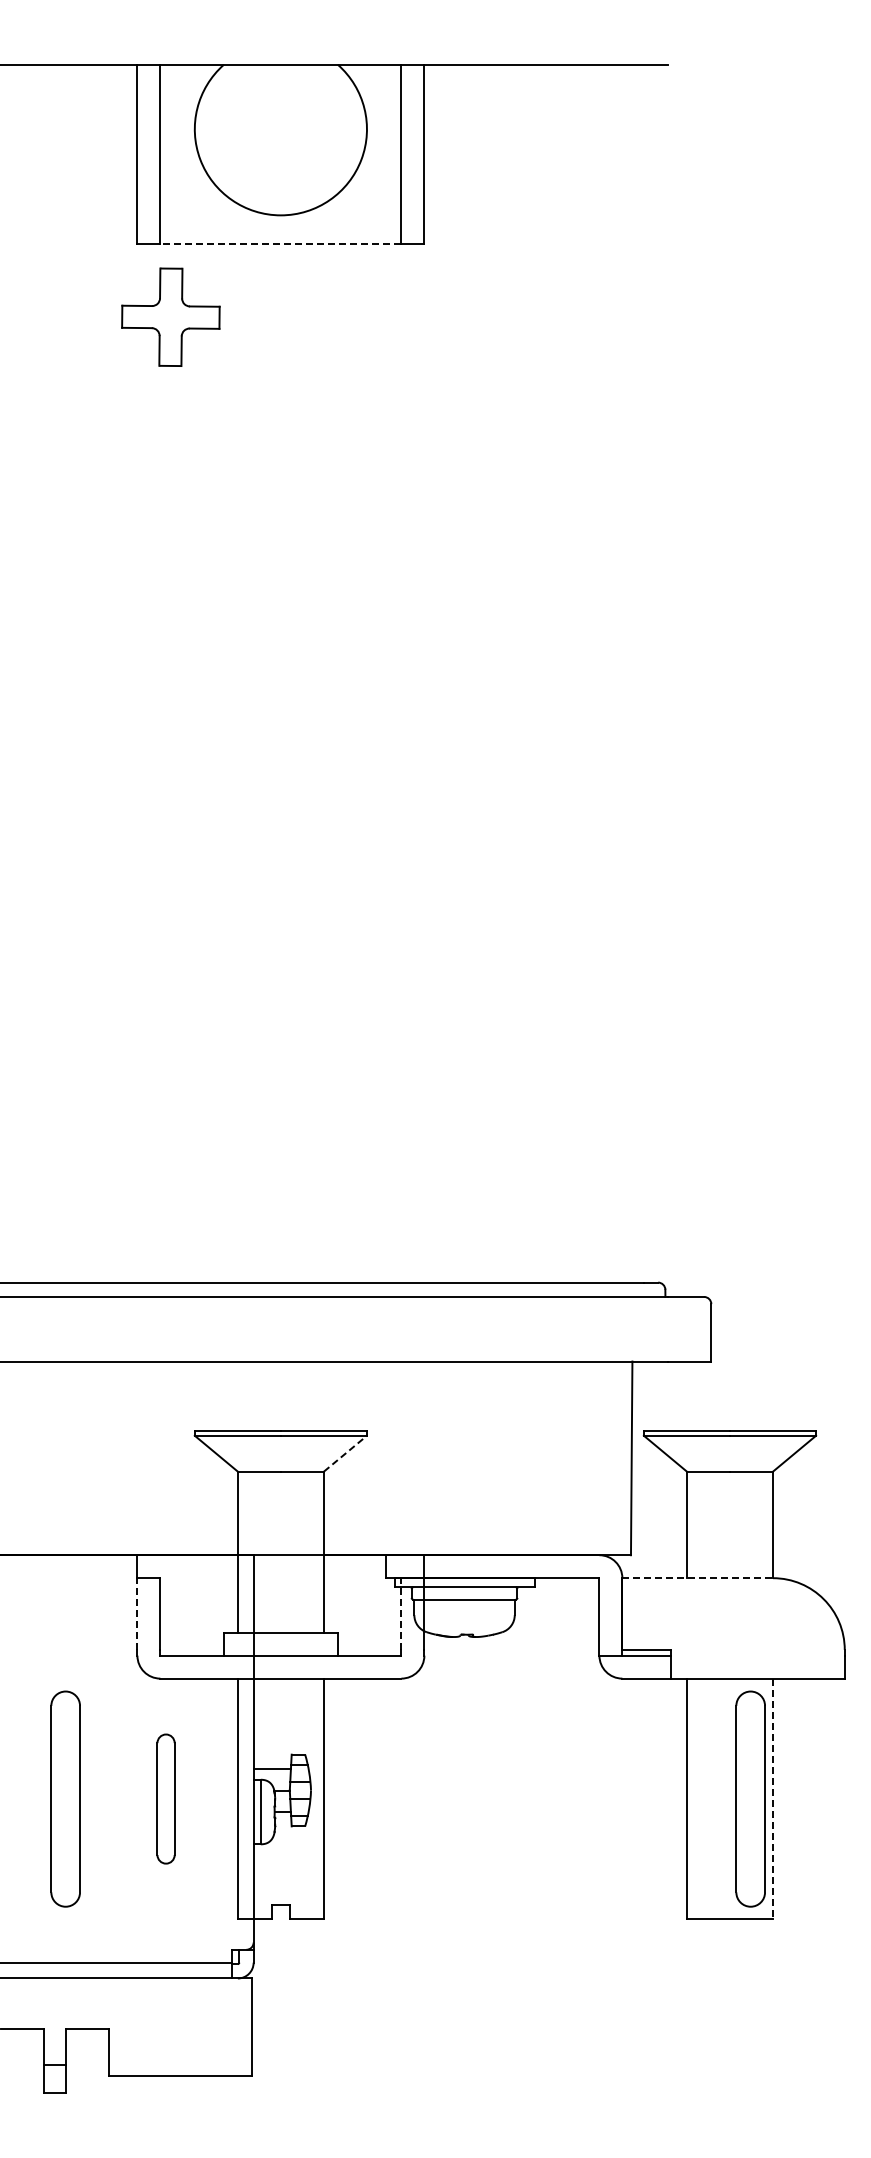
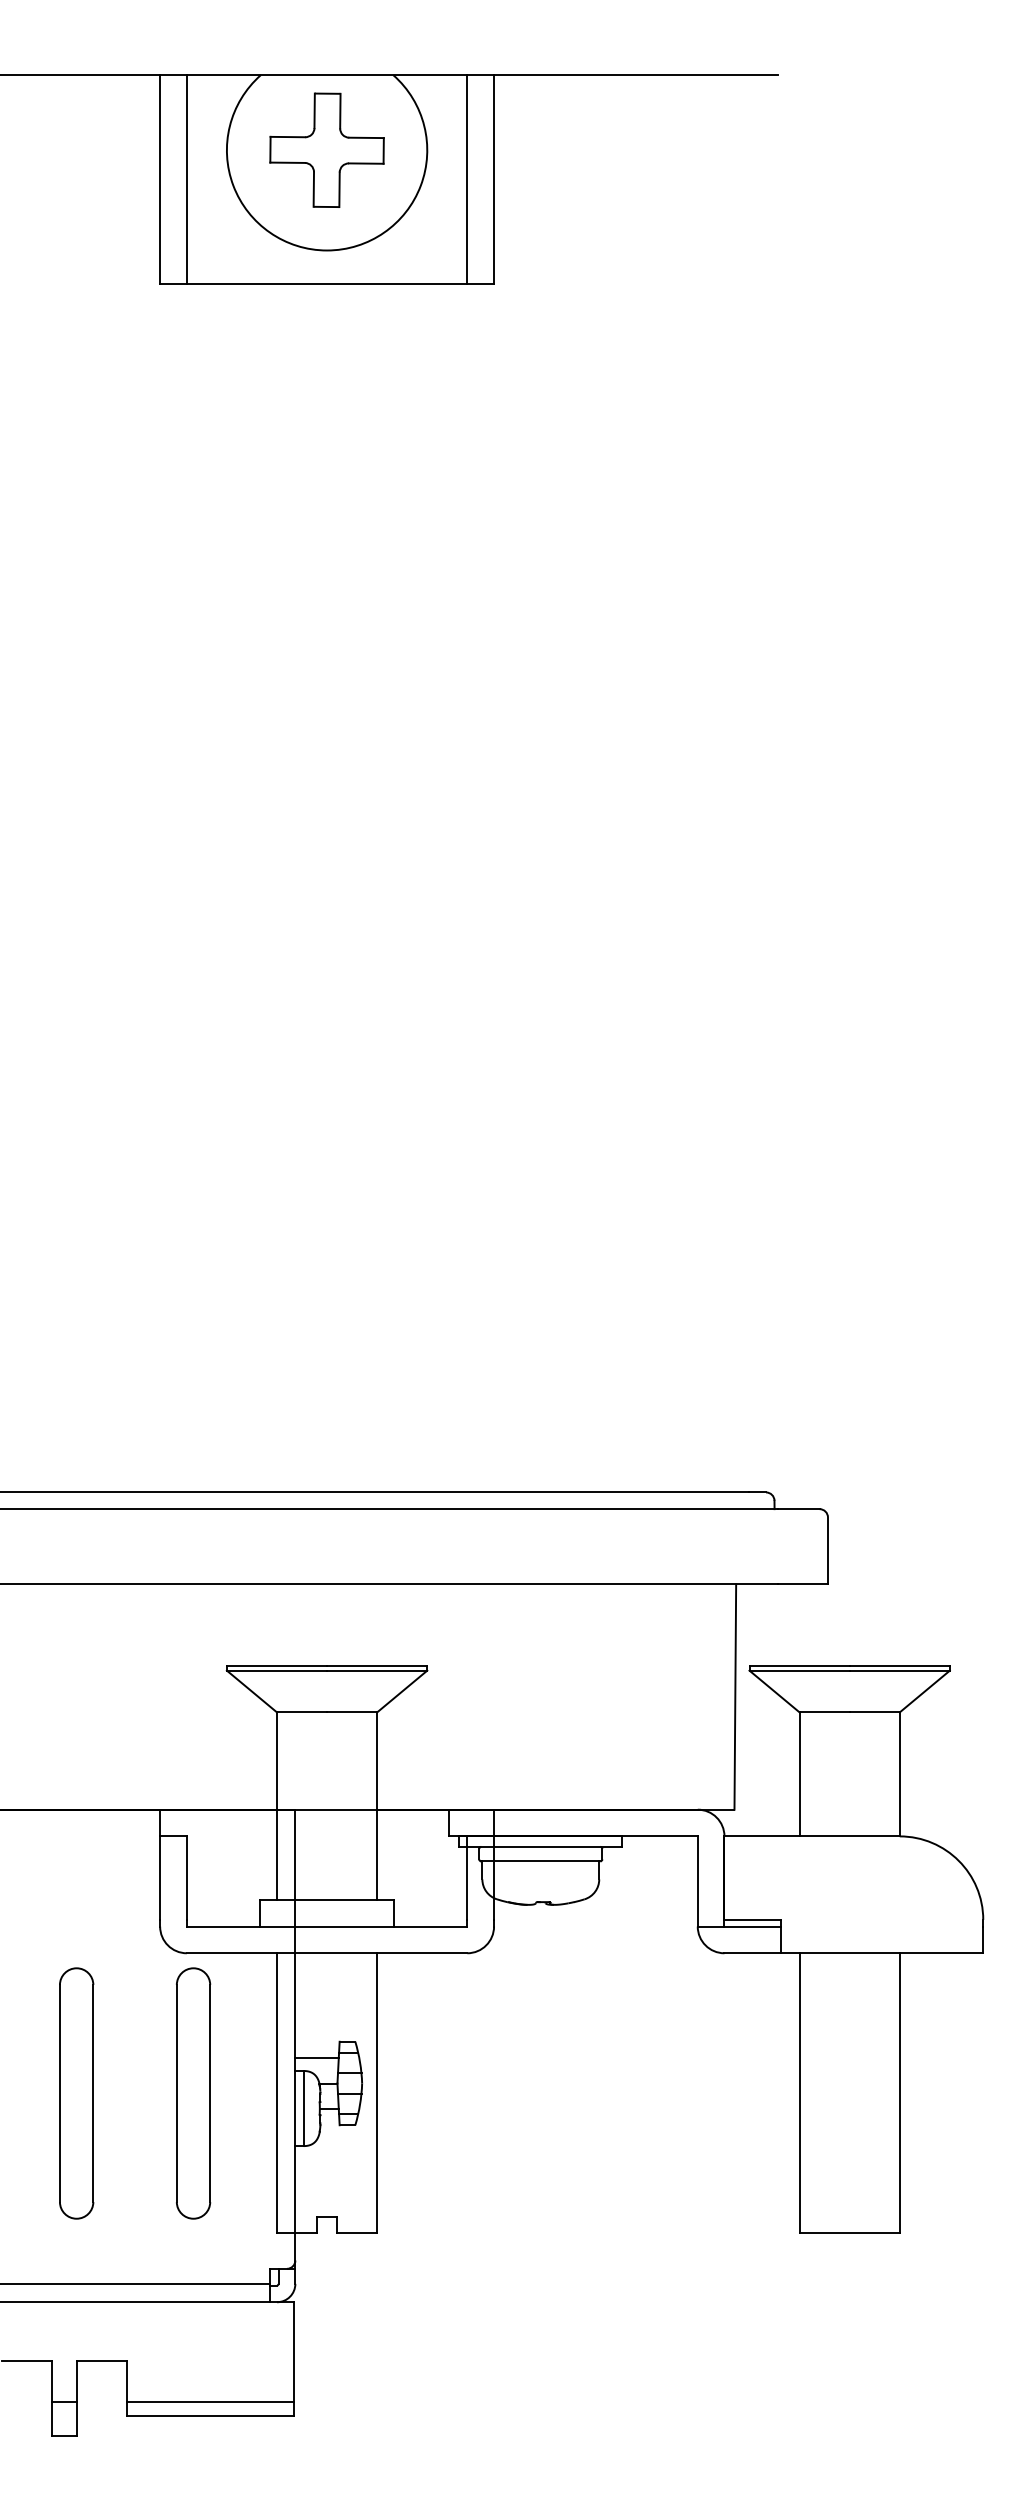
line: (280, 244) -> (326, 284), dashed -> solid
part: (170, 316) -> (326, 149), moved
line: (345, 1453) -> (402, 1691), dashed -> solid
line: (698, 1578) -> (813, 1836), dashed -> solid
line: (137, 1614) -> (160, 1878), dashed -> solid
line: (401, 1614) -> (467, 1878), dashed -> solid
part: (165, 1798) -> (192, 2092), size x1.67
part: (750, 1798) -> (873, 2092), removed
line: (773, 1799) -> (900, 2093), dashed -> solid
line: (180, 2064) -> (210, 2402), added

